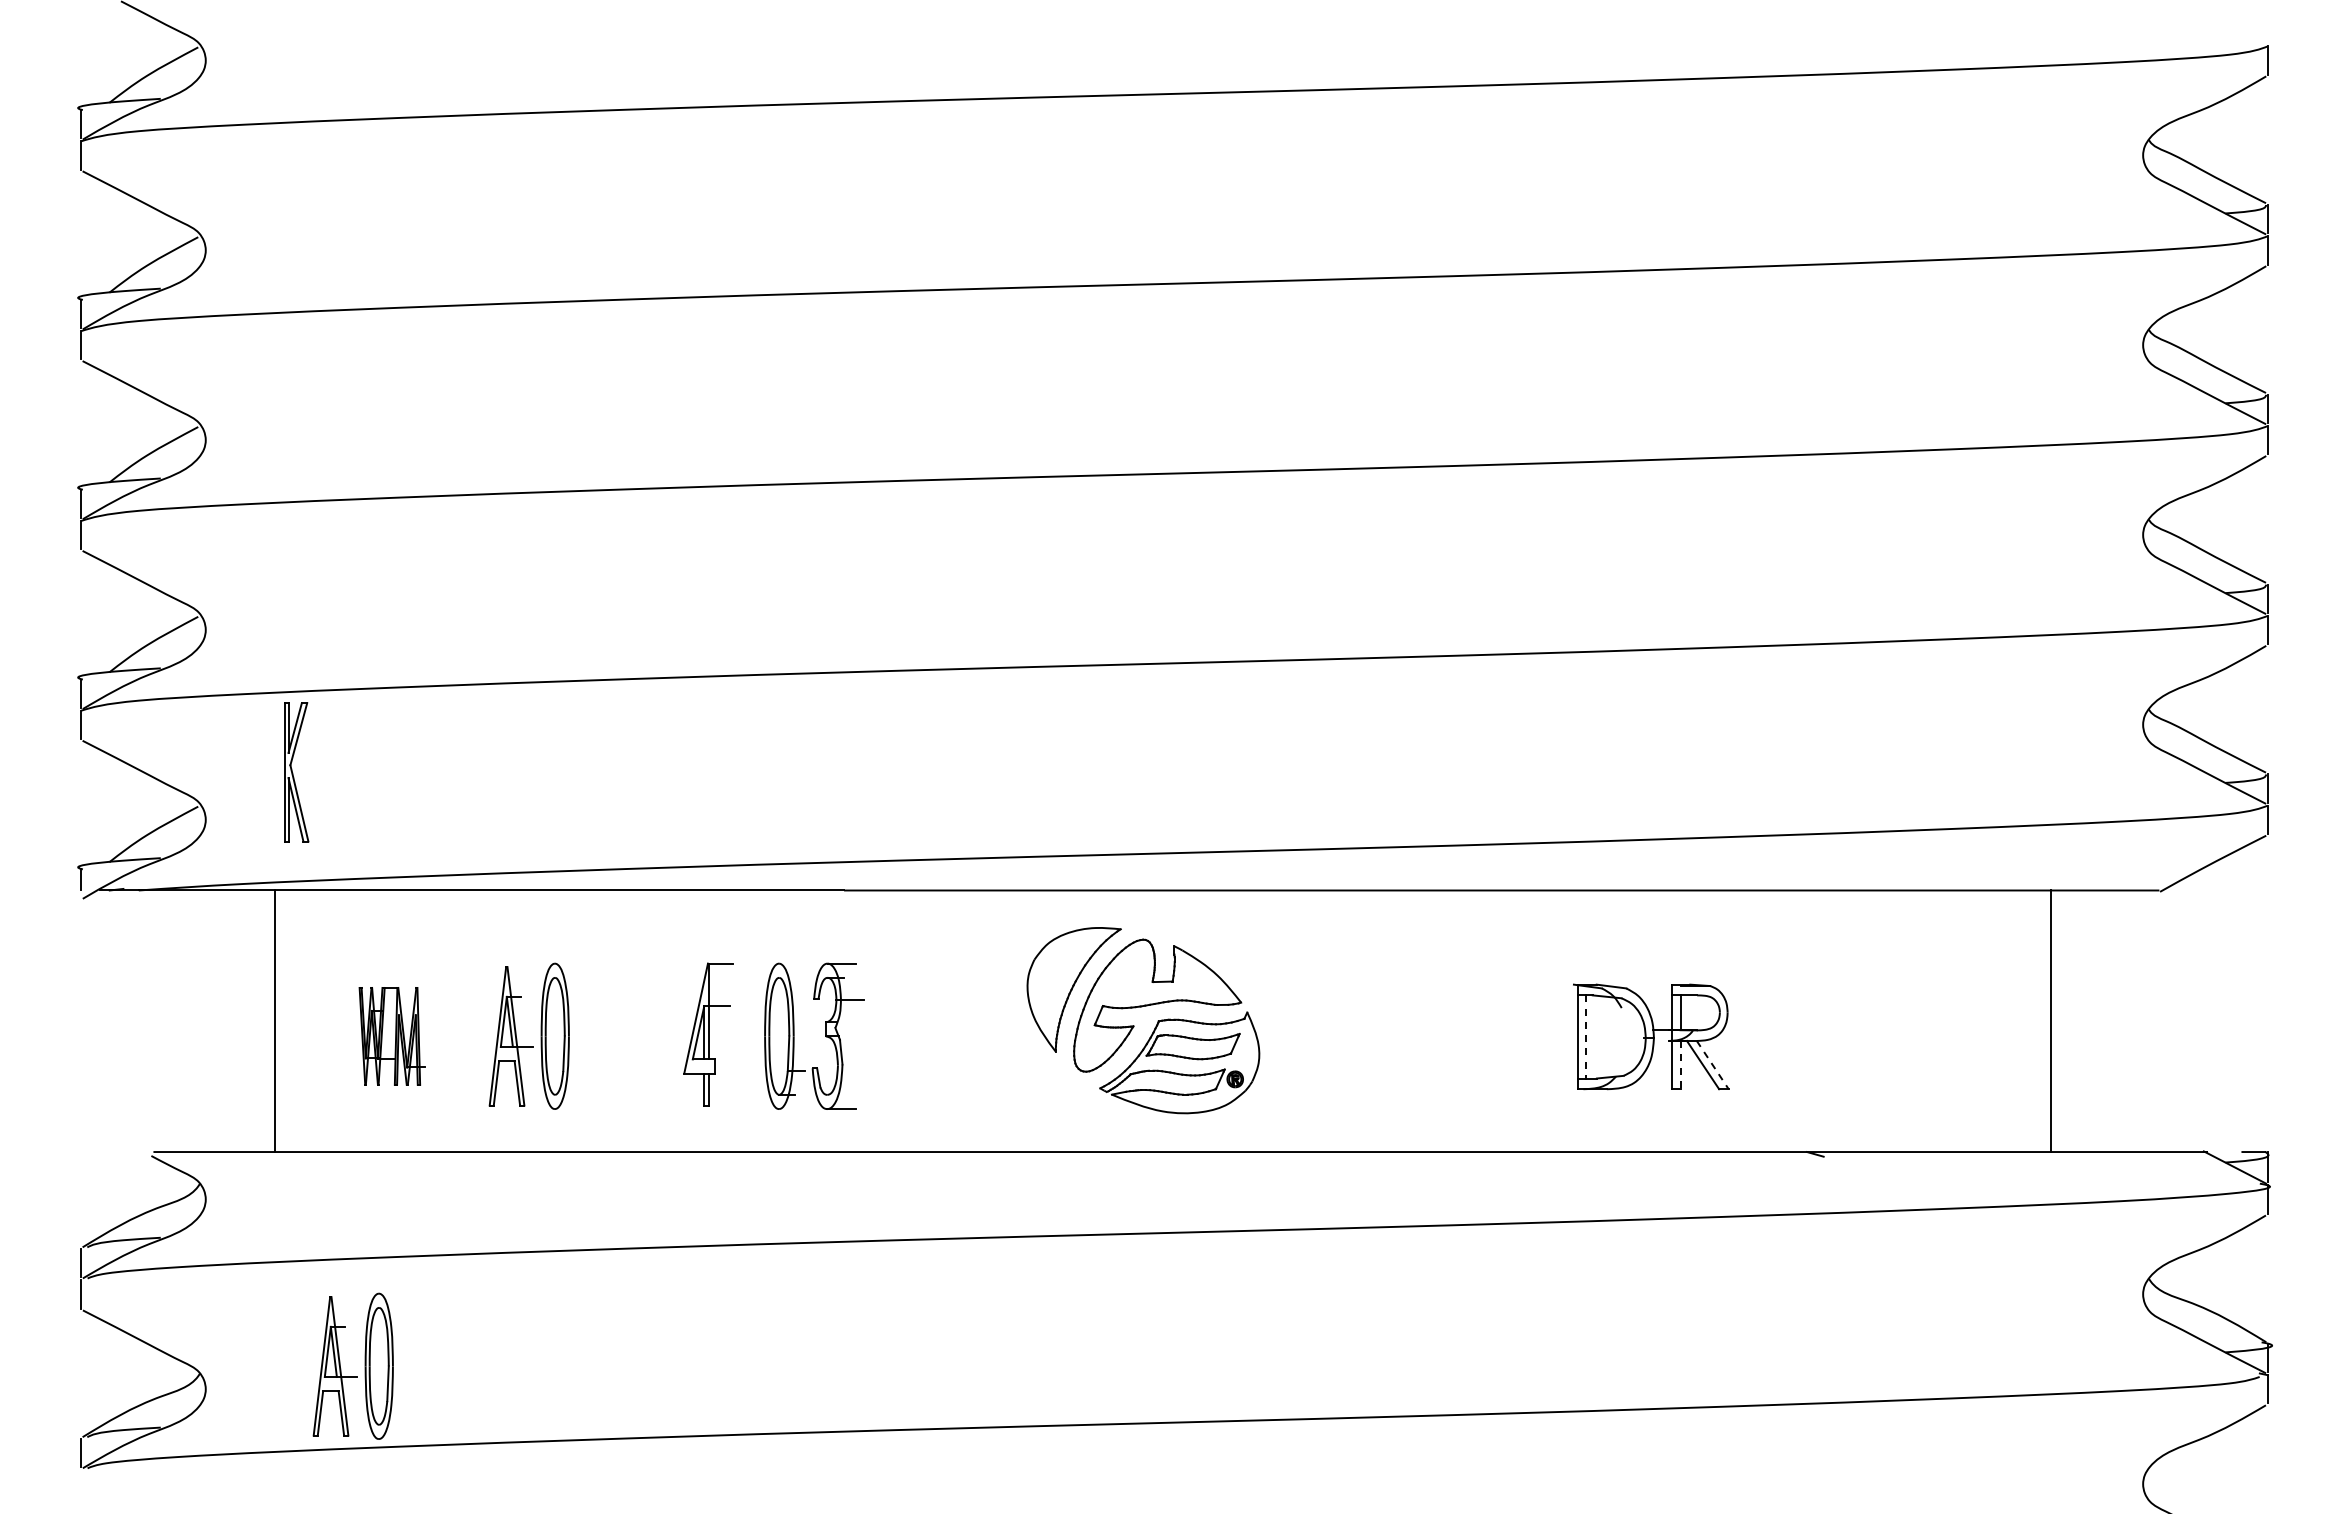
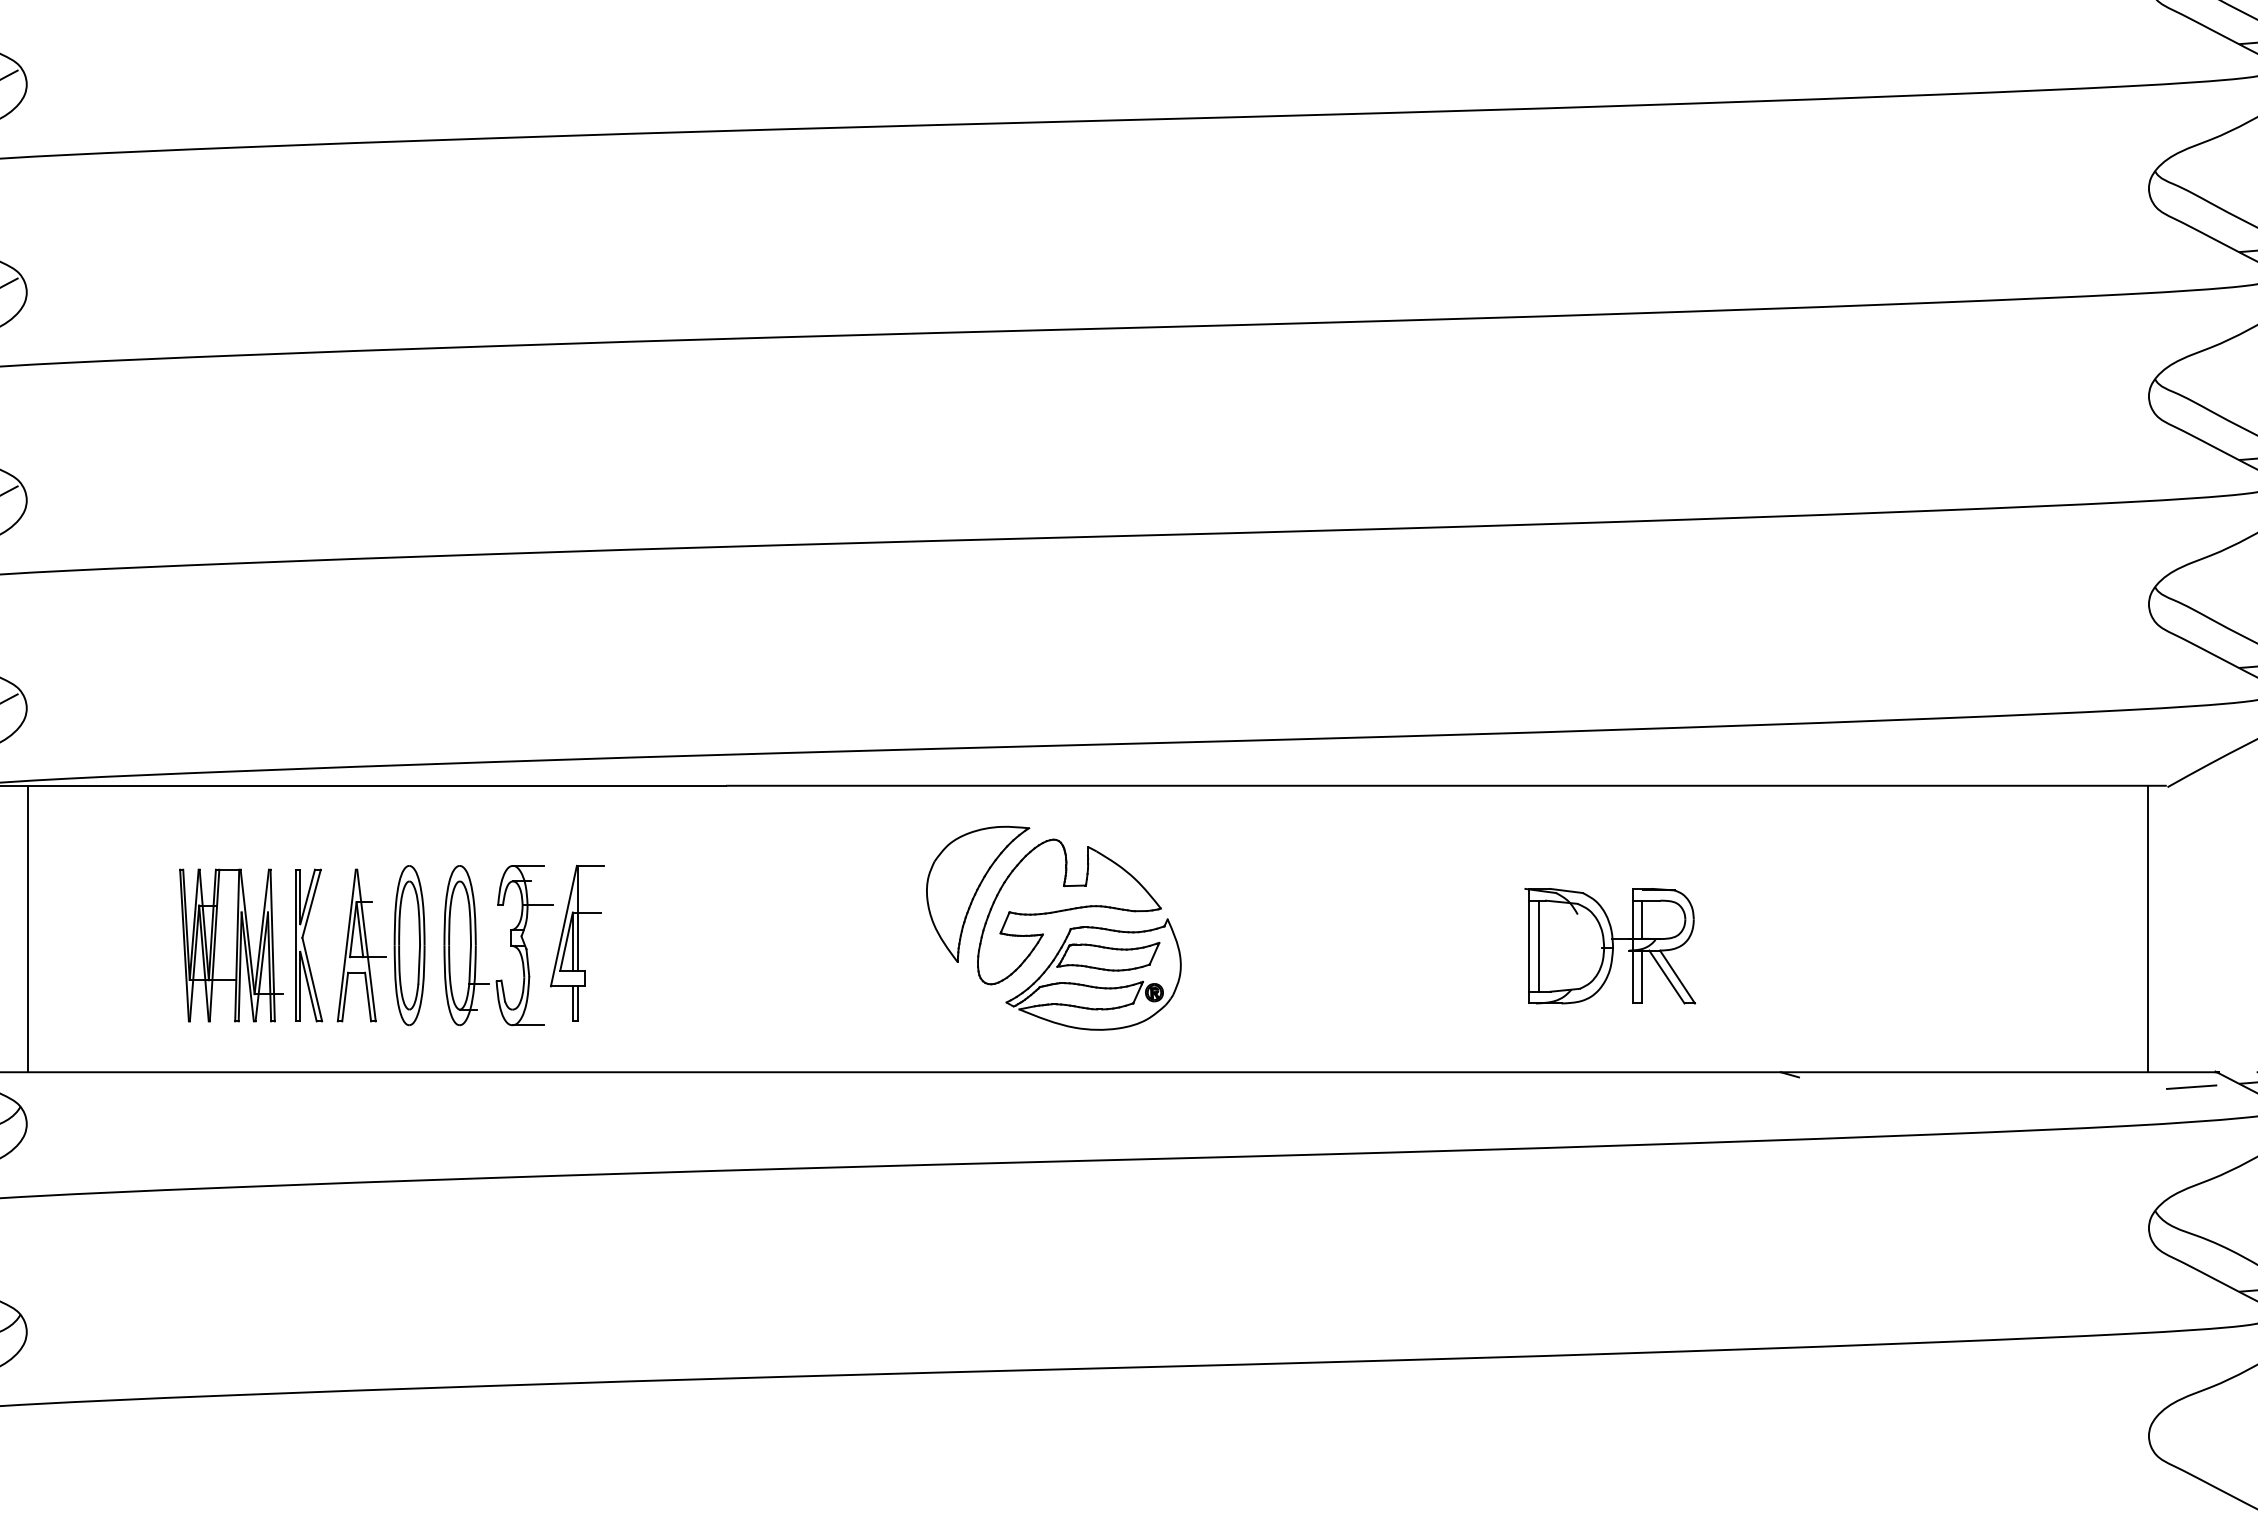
part: (296, 772) -> (309, 945), moved
line: (274, 1021) -> (27, 929), moved
line: (2051, 1021) -> (2148, 929), moved
part: (825, 1035) -> (510, 944), moved
part: (391, 1036) -> (230, 945), size x1.43
line: (1586, 1036) -> (1539, 945), dashed -> solid
line: (1680, 1065) -> (1642, 977), dashed -> solid
line: (1712, 1065) -> (1677, 977), dashed -> solid
line: (2181, 1165) -> (2190, 1087), added
part: (352, 1376) -> (187, 1318), removed

